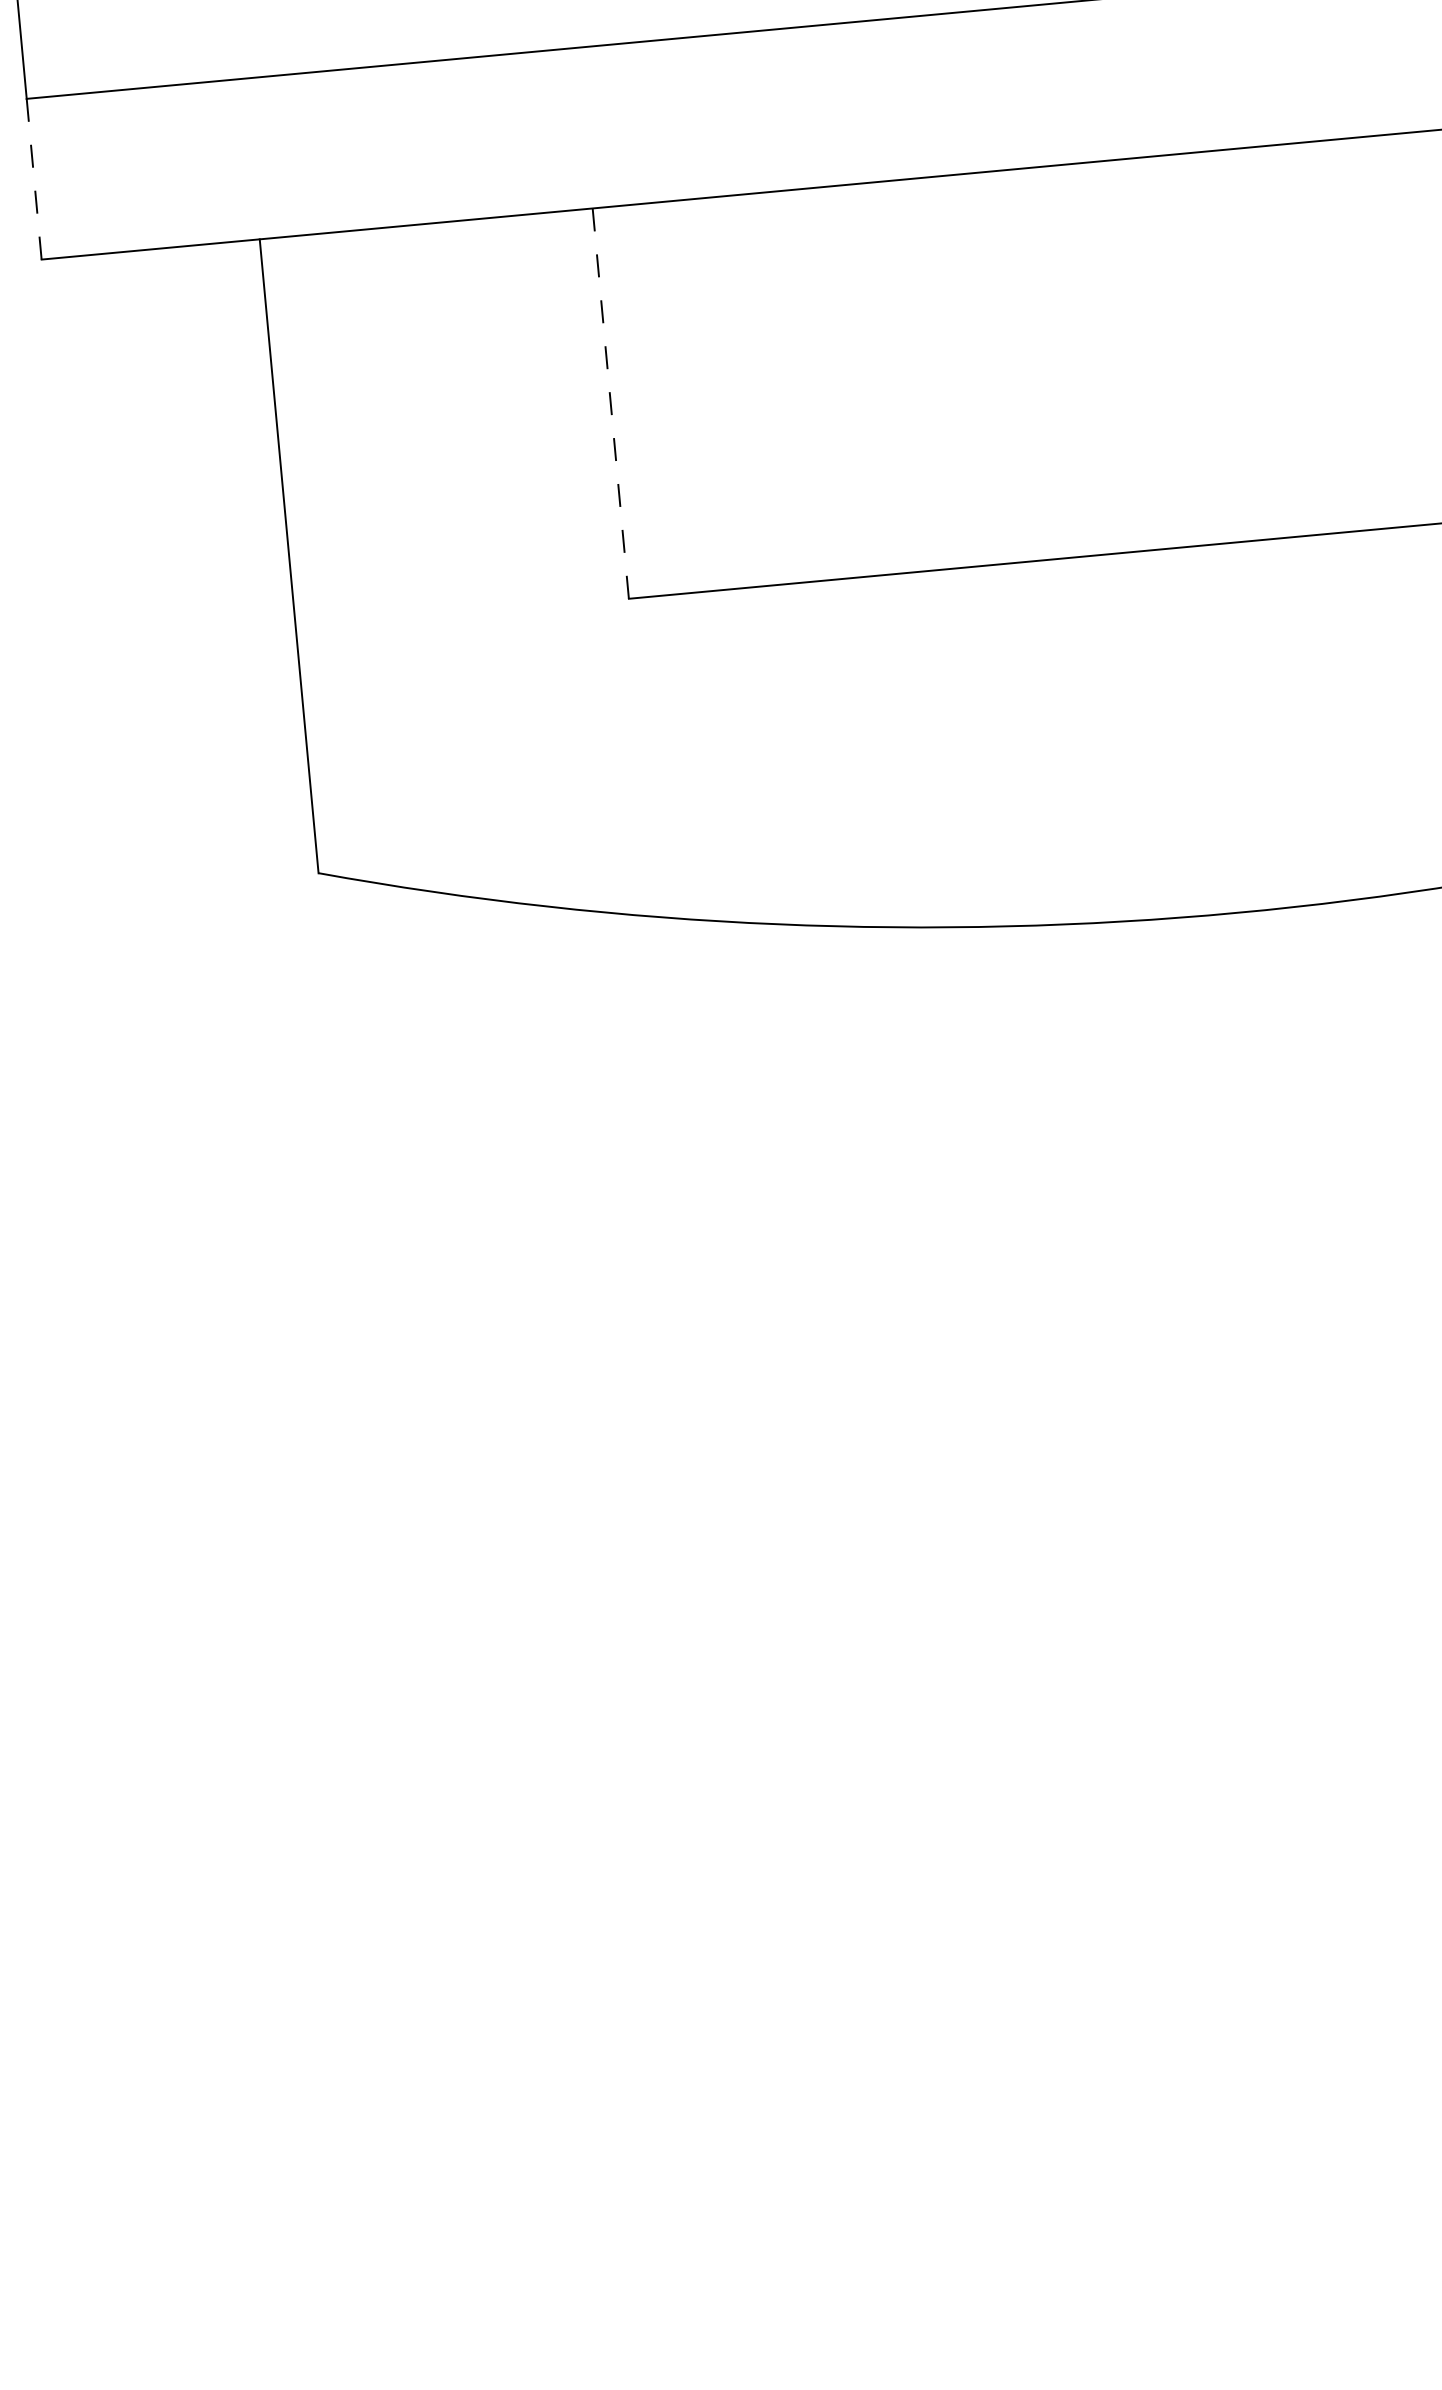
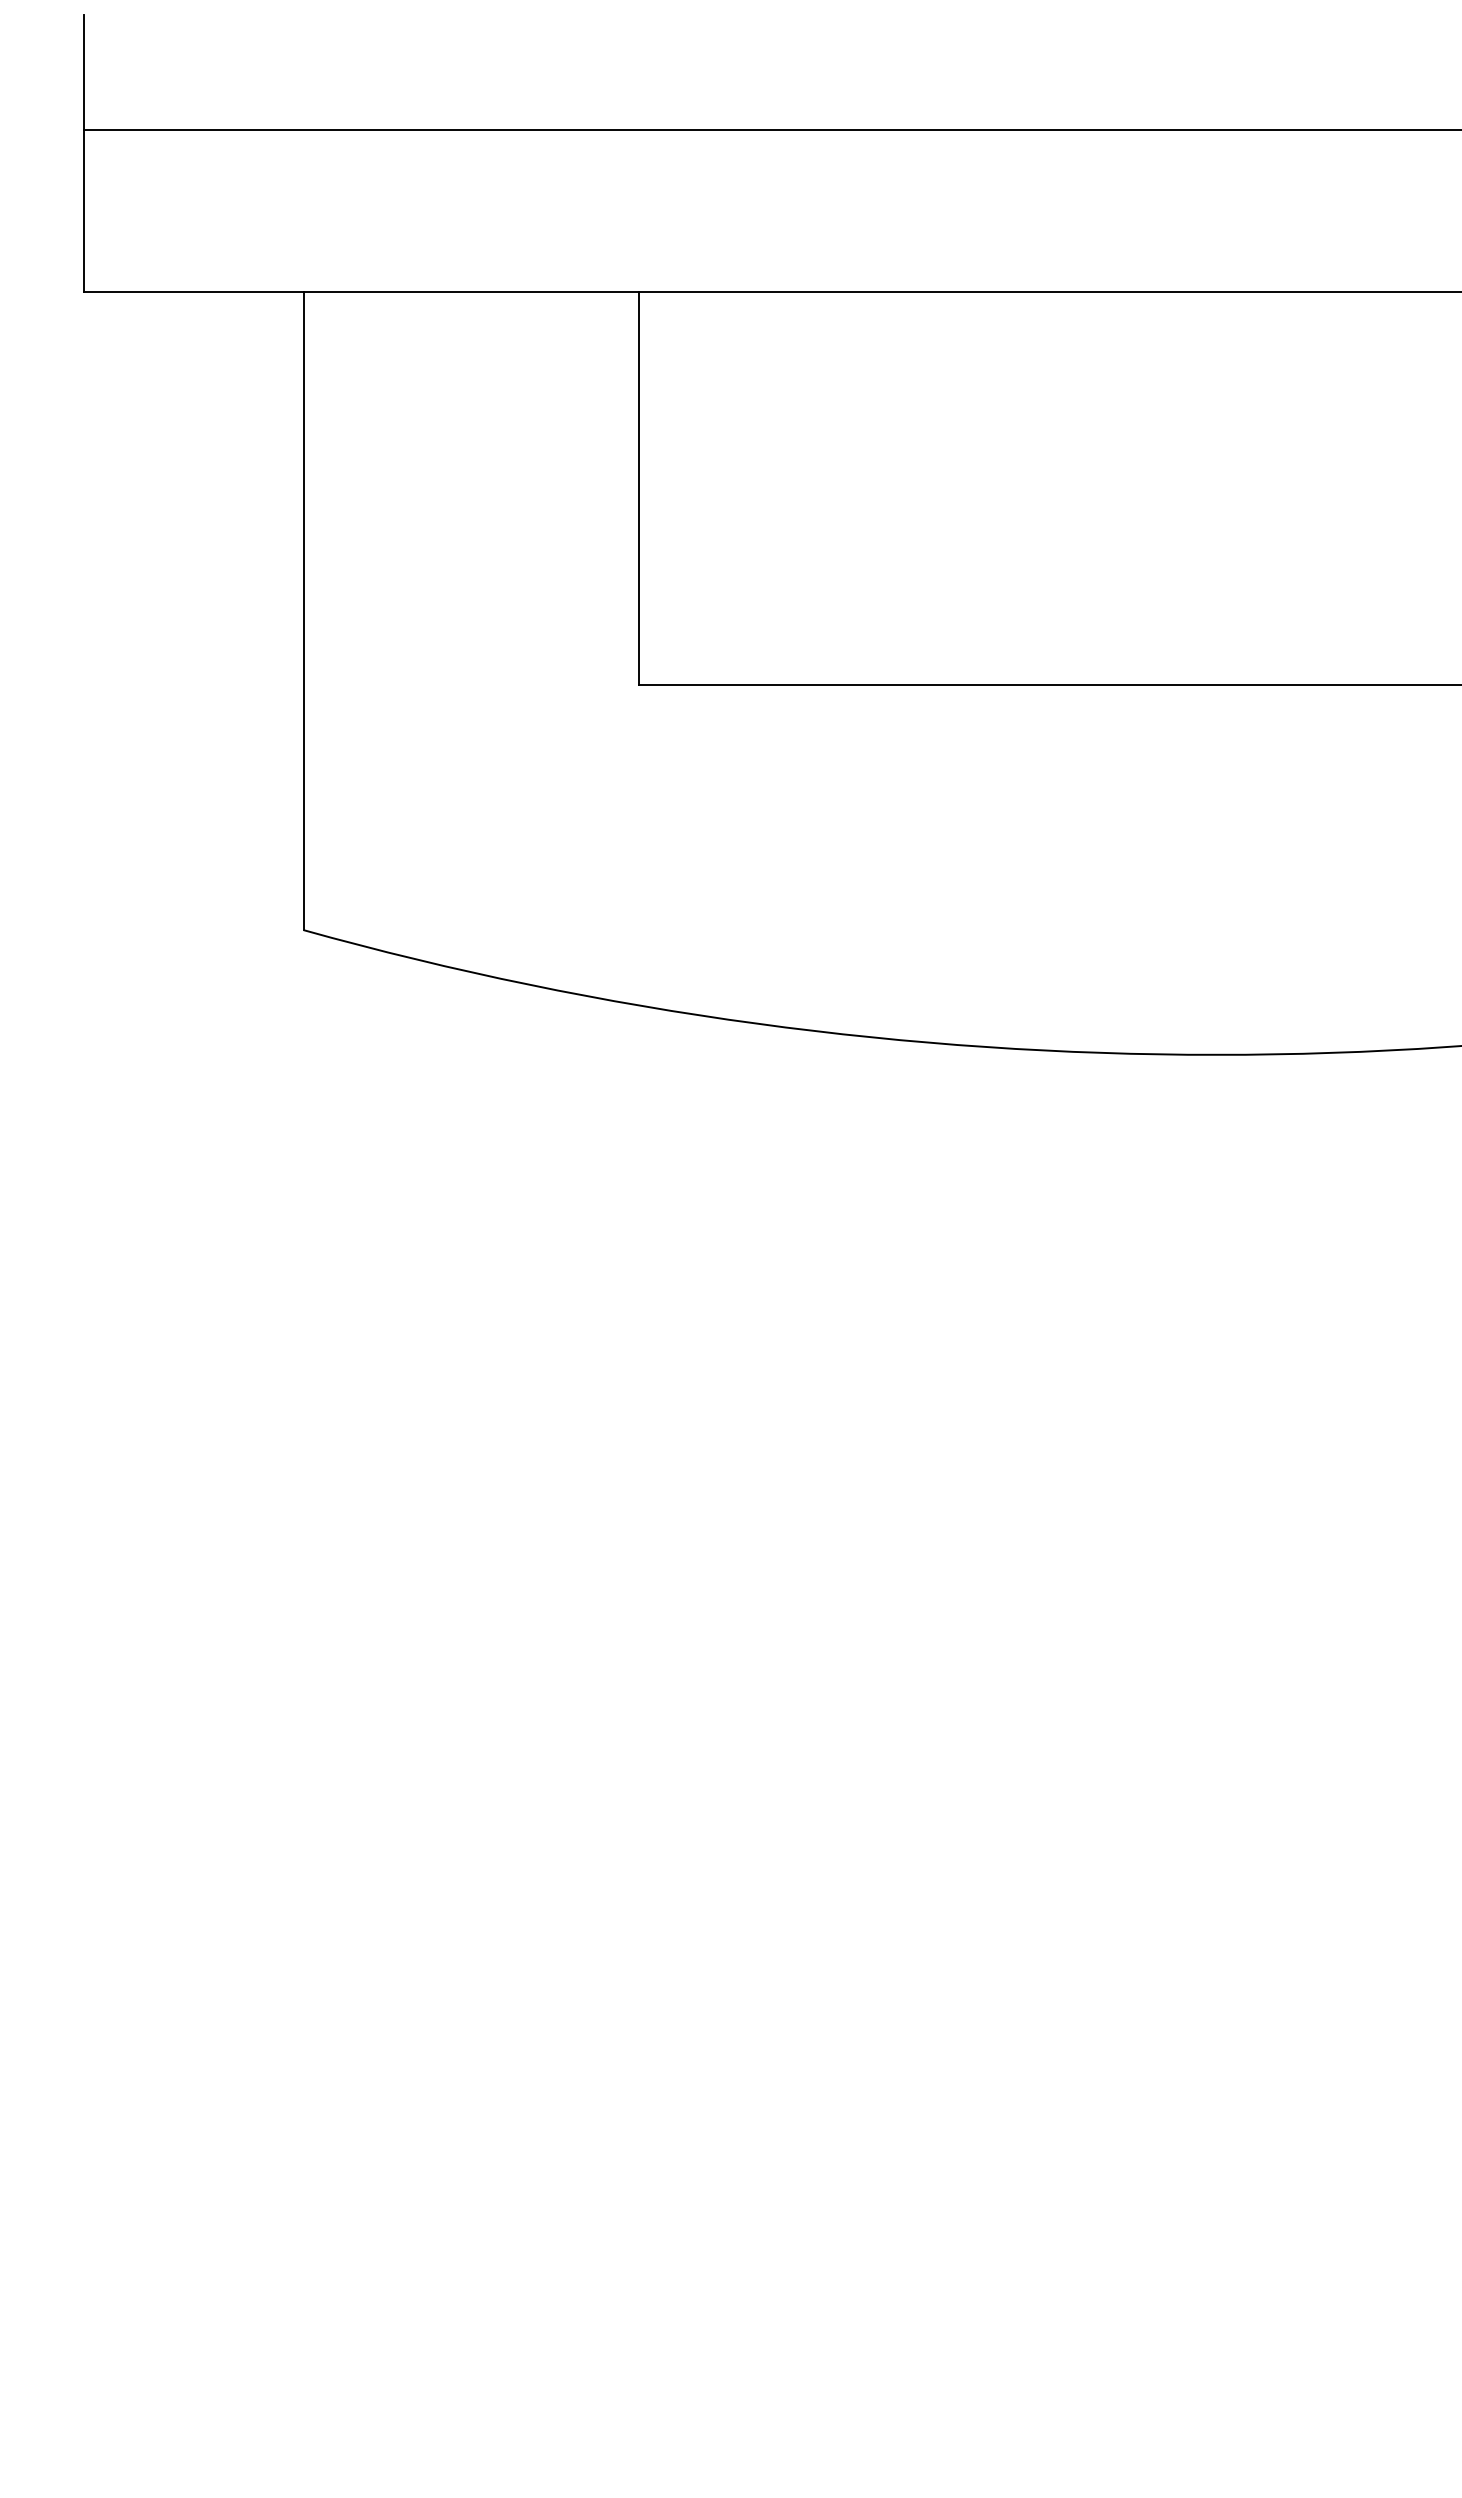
line: (34, 179) -> (84, 211), dashed -> solid
line: (610, 403) -> (638, 488), dashed -> solid

